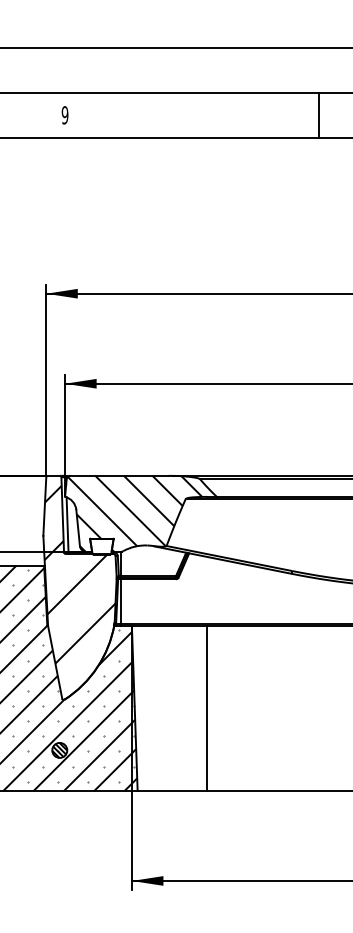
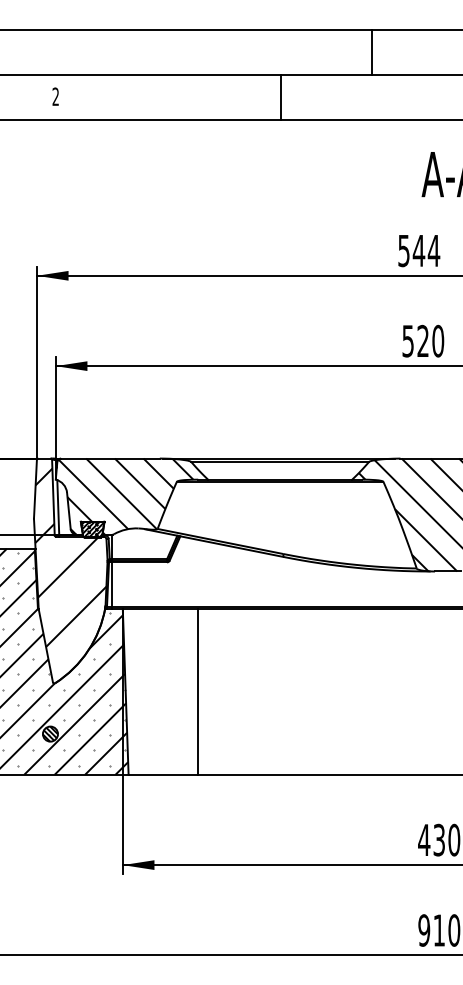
text: (64, 115) -> (55, 96), 9 -> 2
line: (318, 115) -> (281, 96), moved
hatch: (101, 546) -> (92, 529), added

